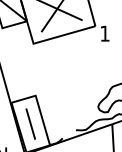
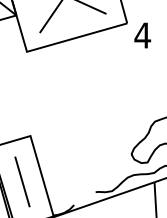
text: (104, 33) -> (141, 35), 1 -> 4

